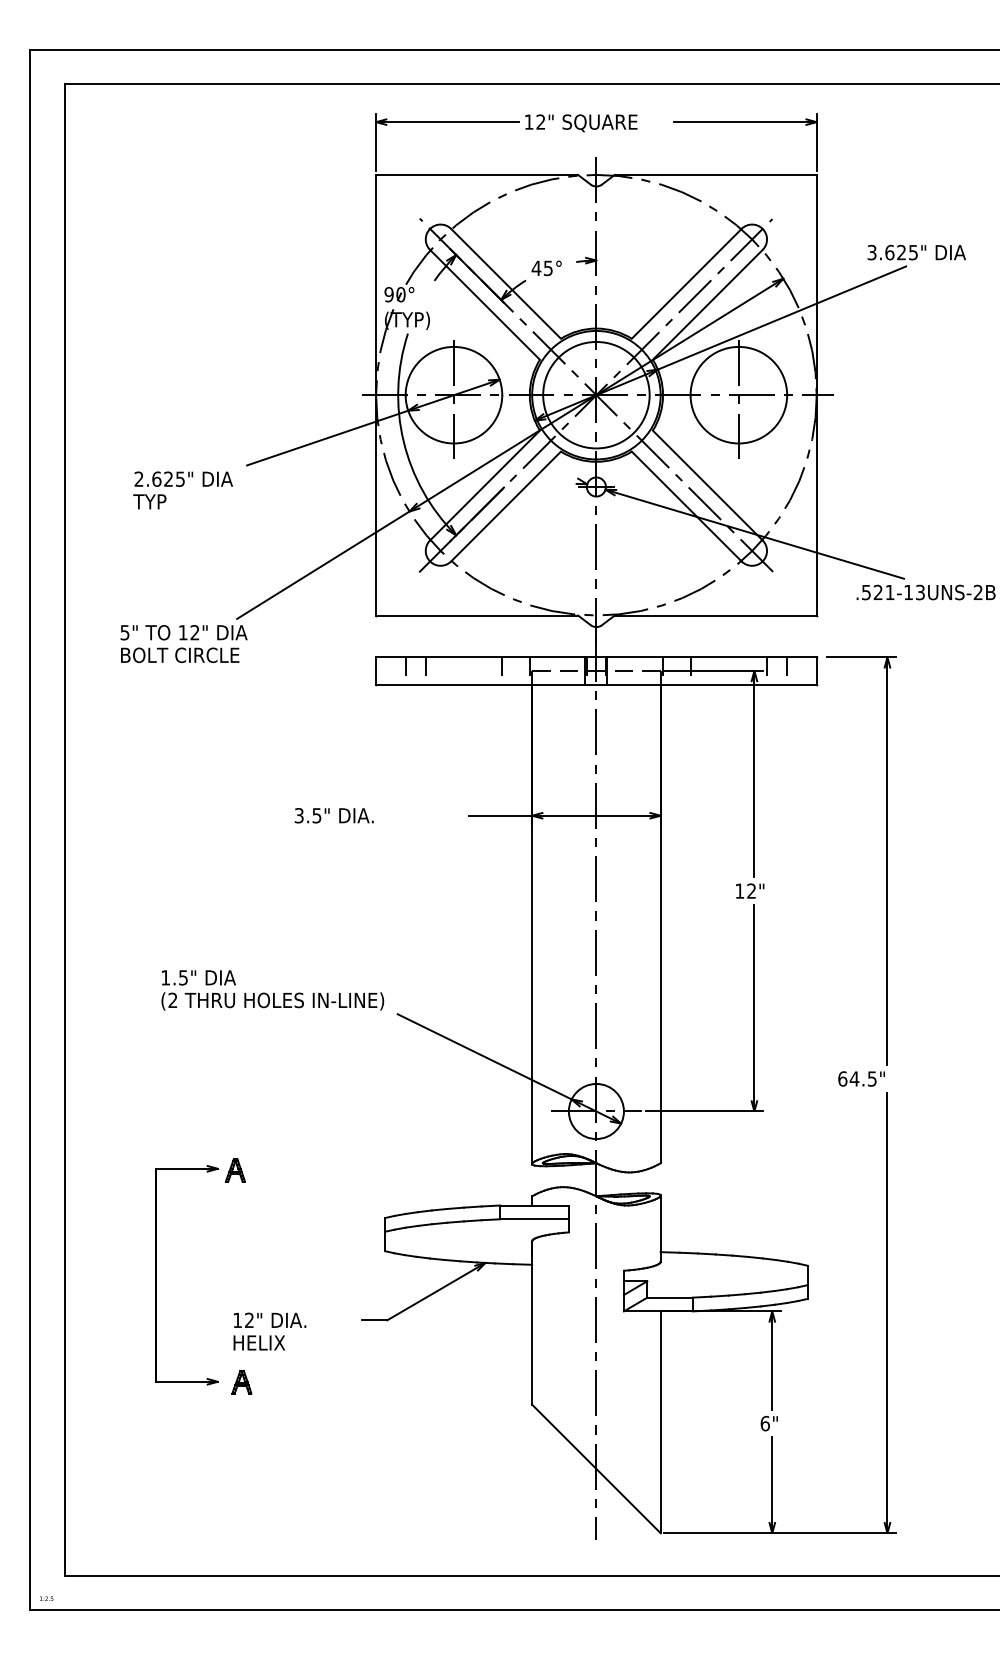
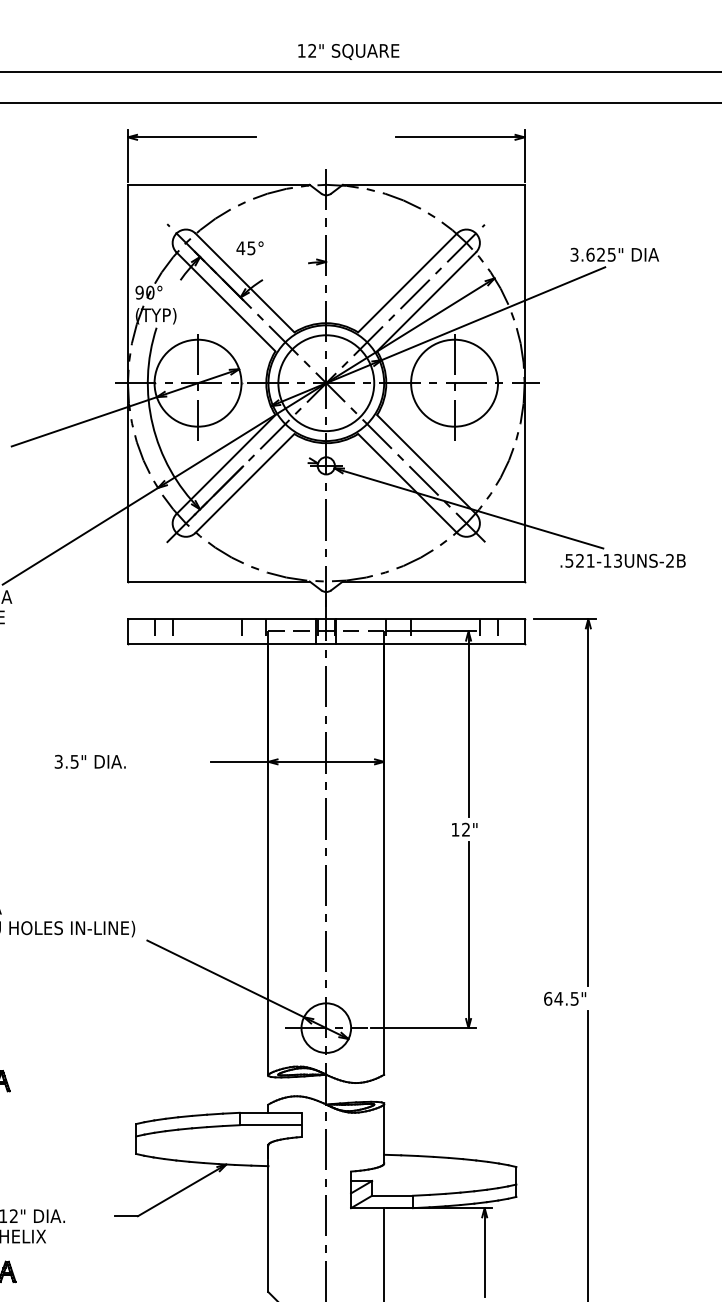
text: (581, 123) -> (348, 52), moved
text: (546, 268) -> (249, 248), moved

